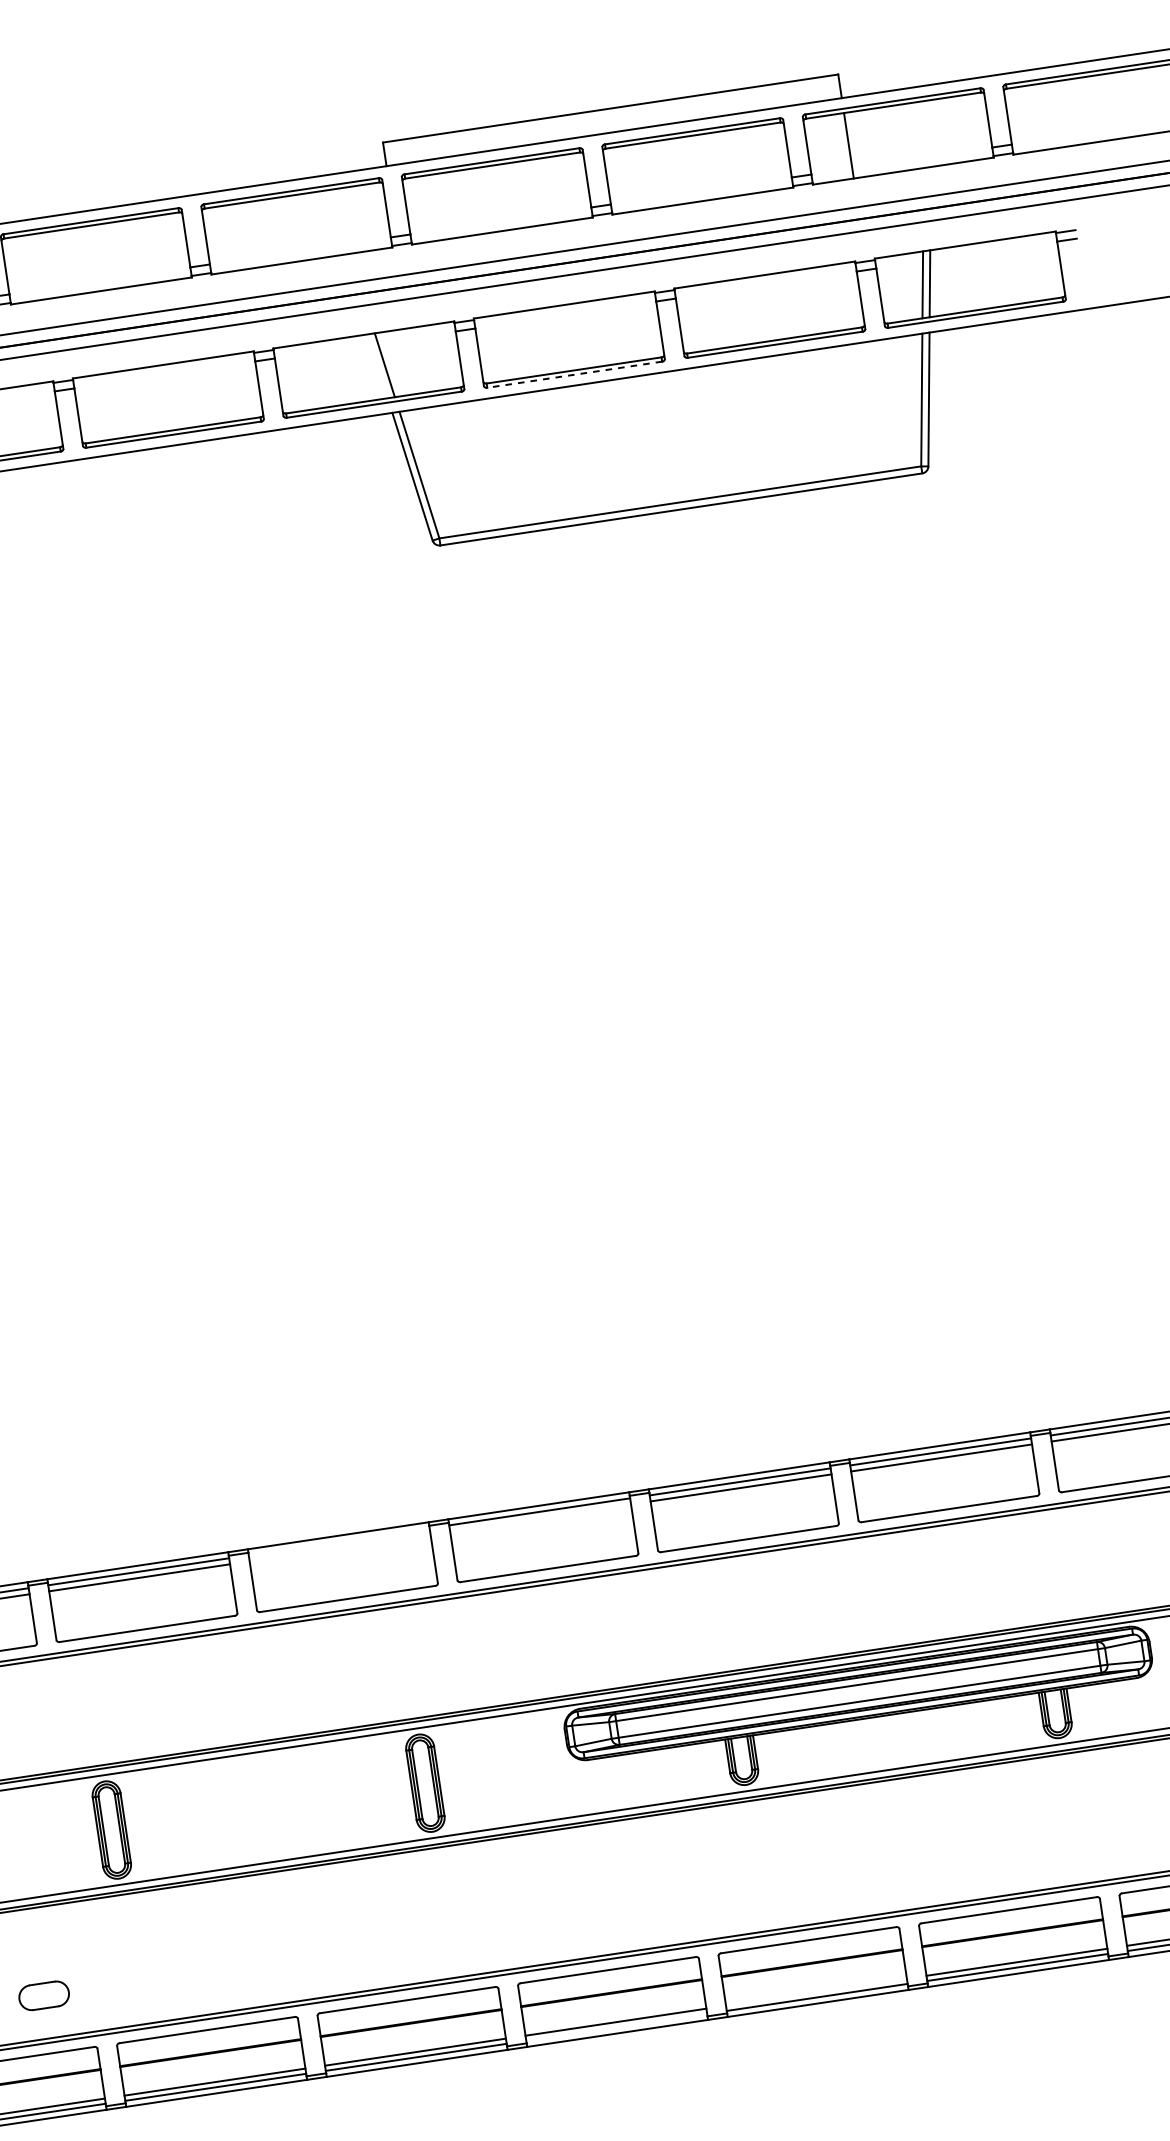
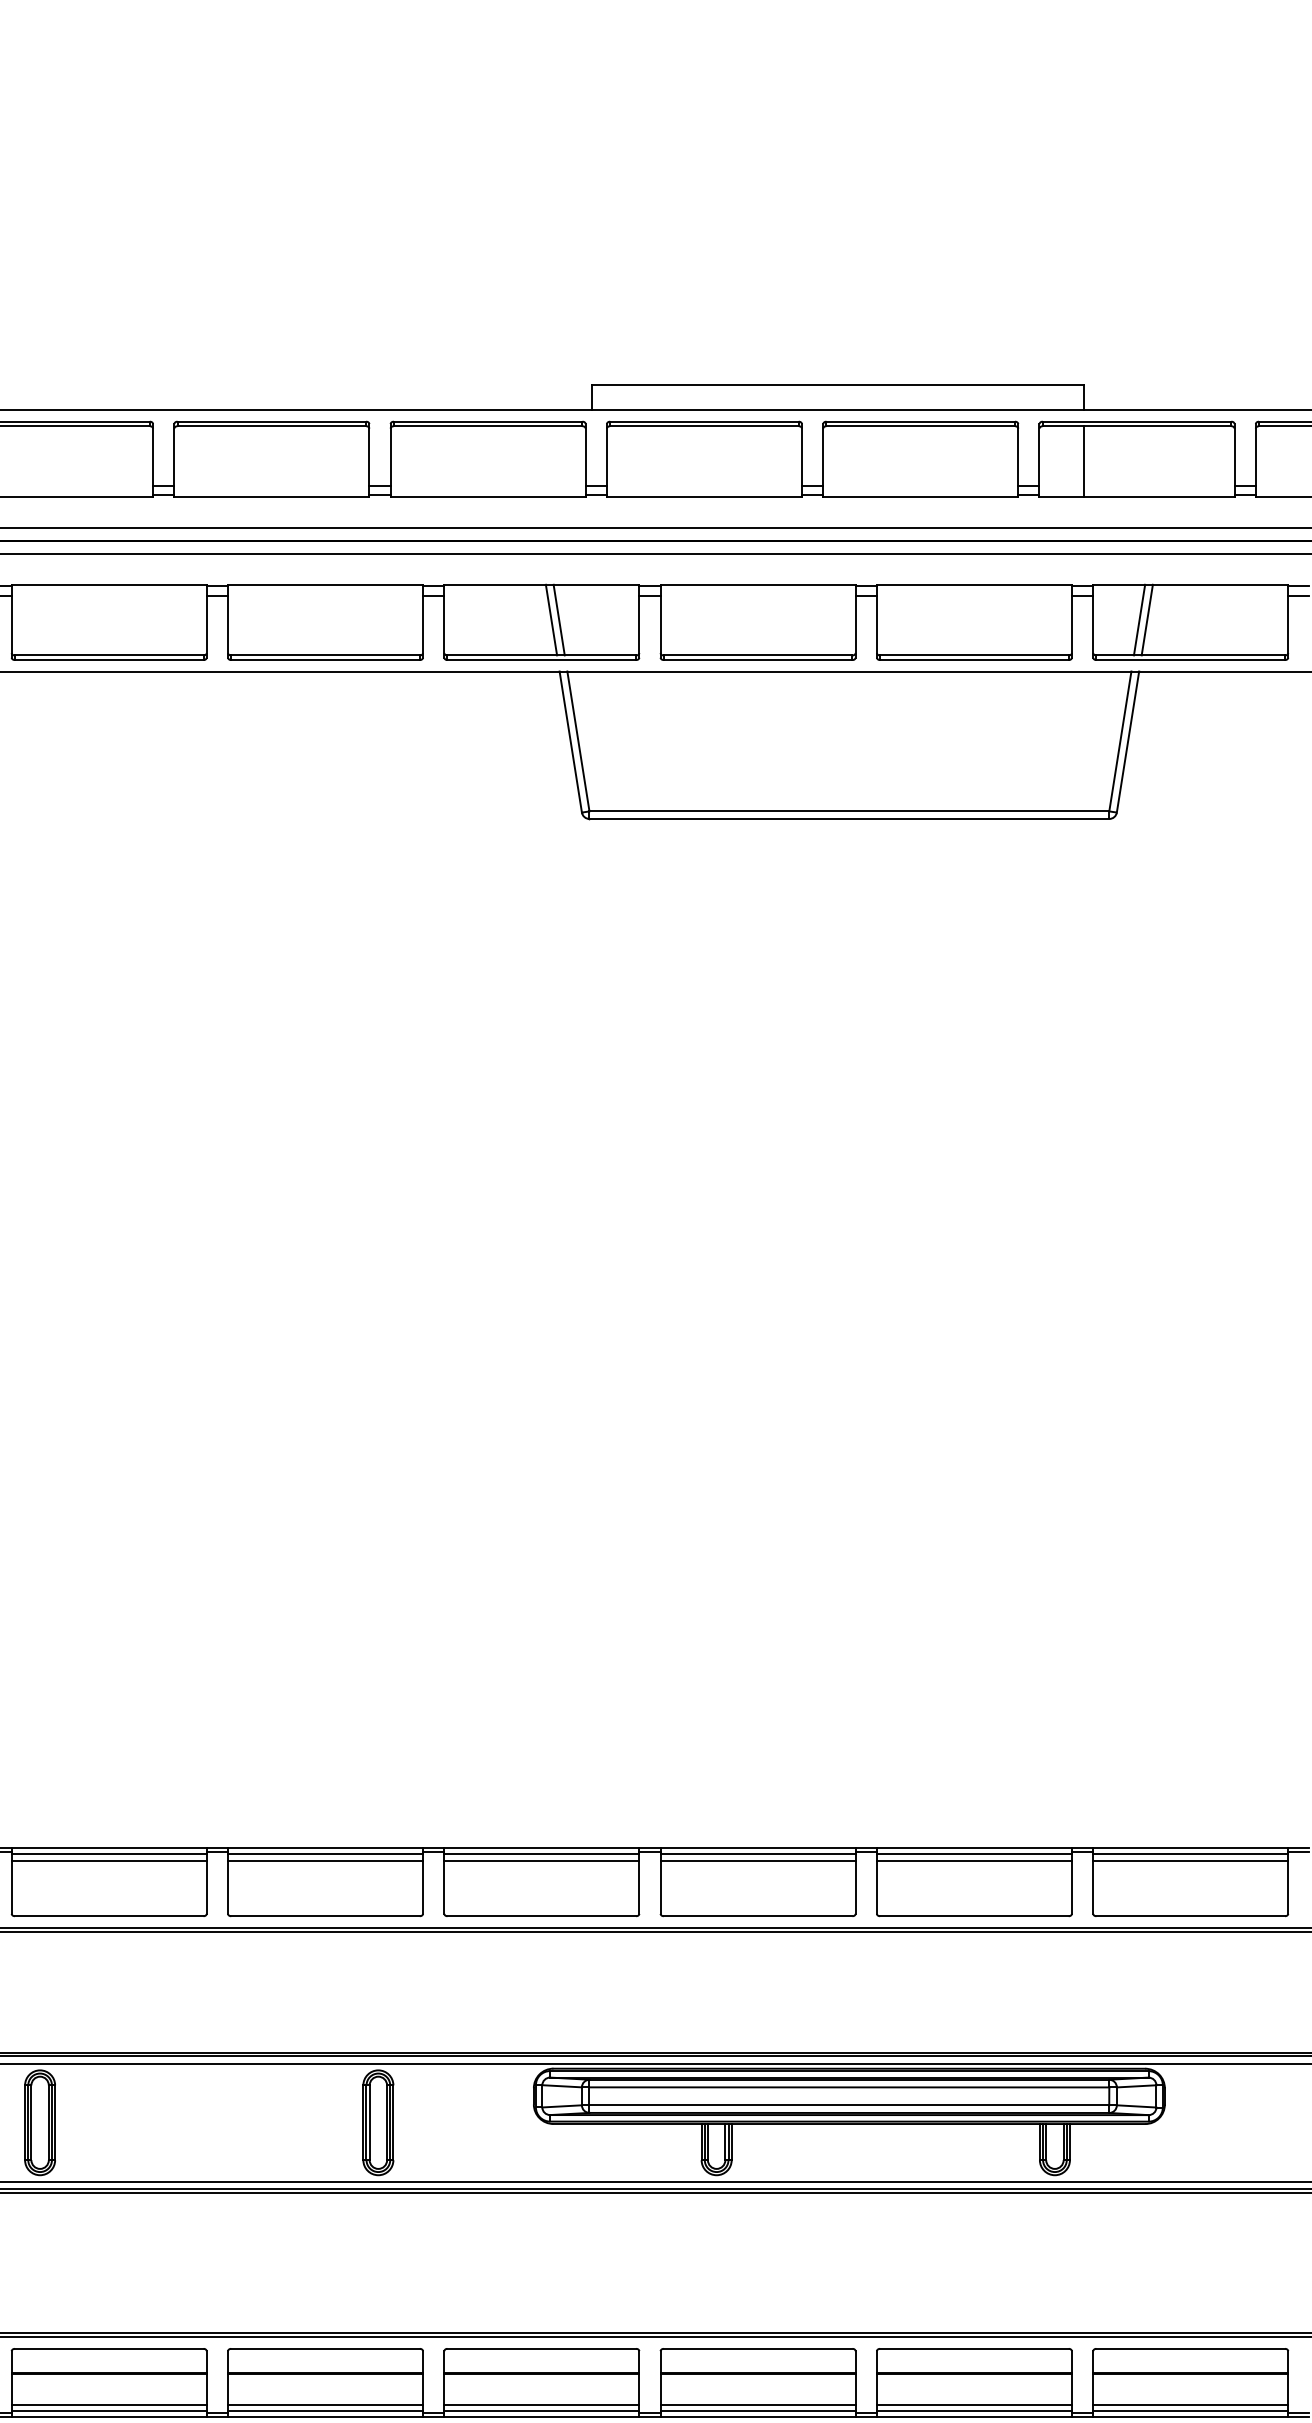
line: (377, 365) -> (551, 619), added
line: (574, 374) -> (757, 659), dashed -> solid
line: (540, 1517) -> (541, 1860), added
line: (339, 1541) -> (325, 1854), added
line: (340, 1547) -> (325, 1860), added
line: (815, 1992) -> (757, 2405), added
line: (616, 2027) -> (541, 2410), added

